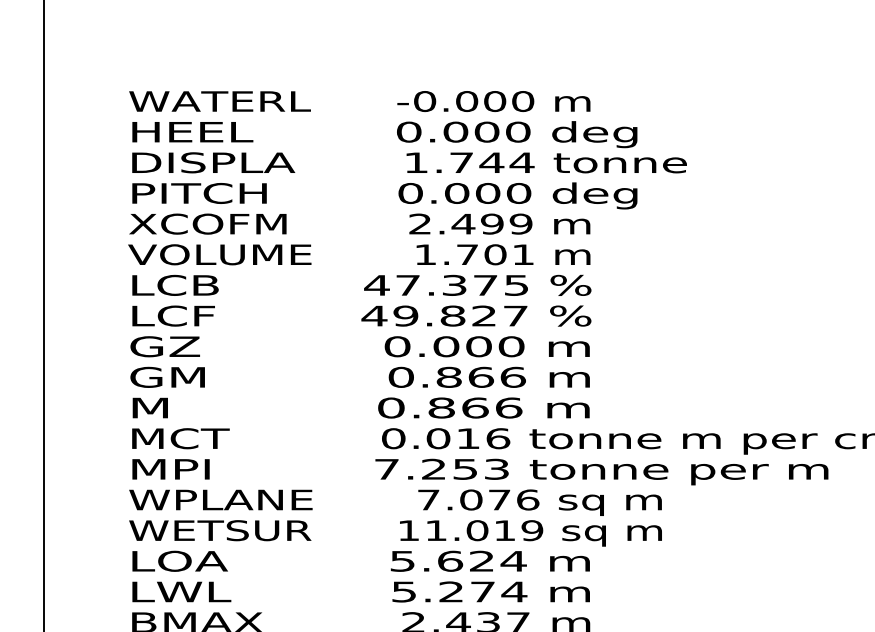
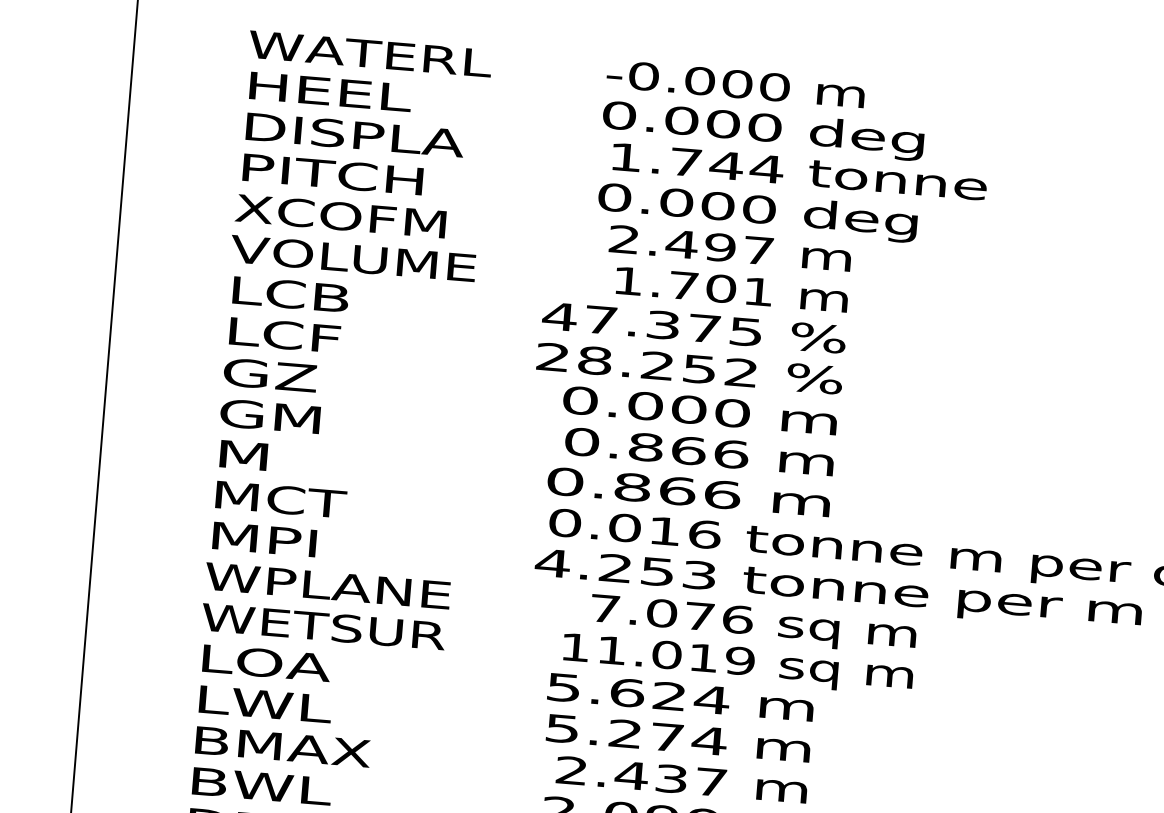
text: (520, 223) -> (758, 249), 2.499 -> 2.497
text: (444, 315) -> (646, 364), 49.827 -> 28.252
text: (386, 469) -> (552, 563), 7.253 -> 4.253

